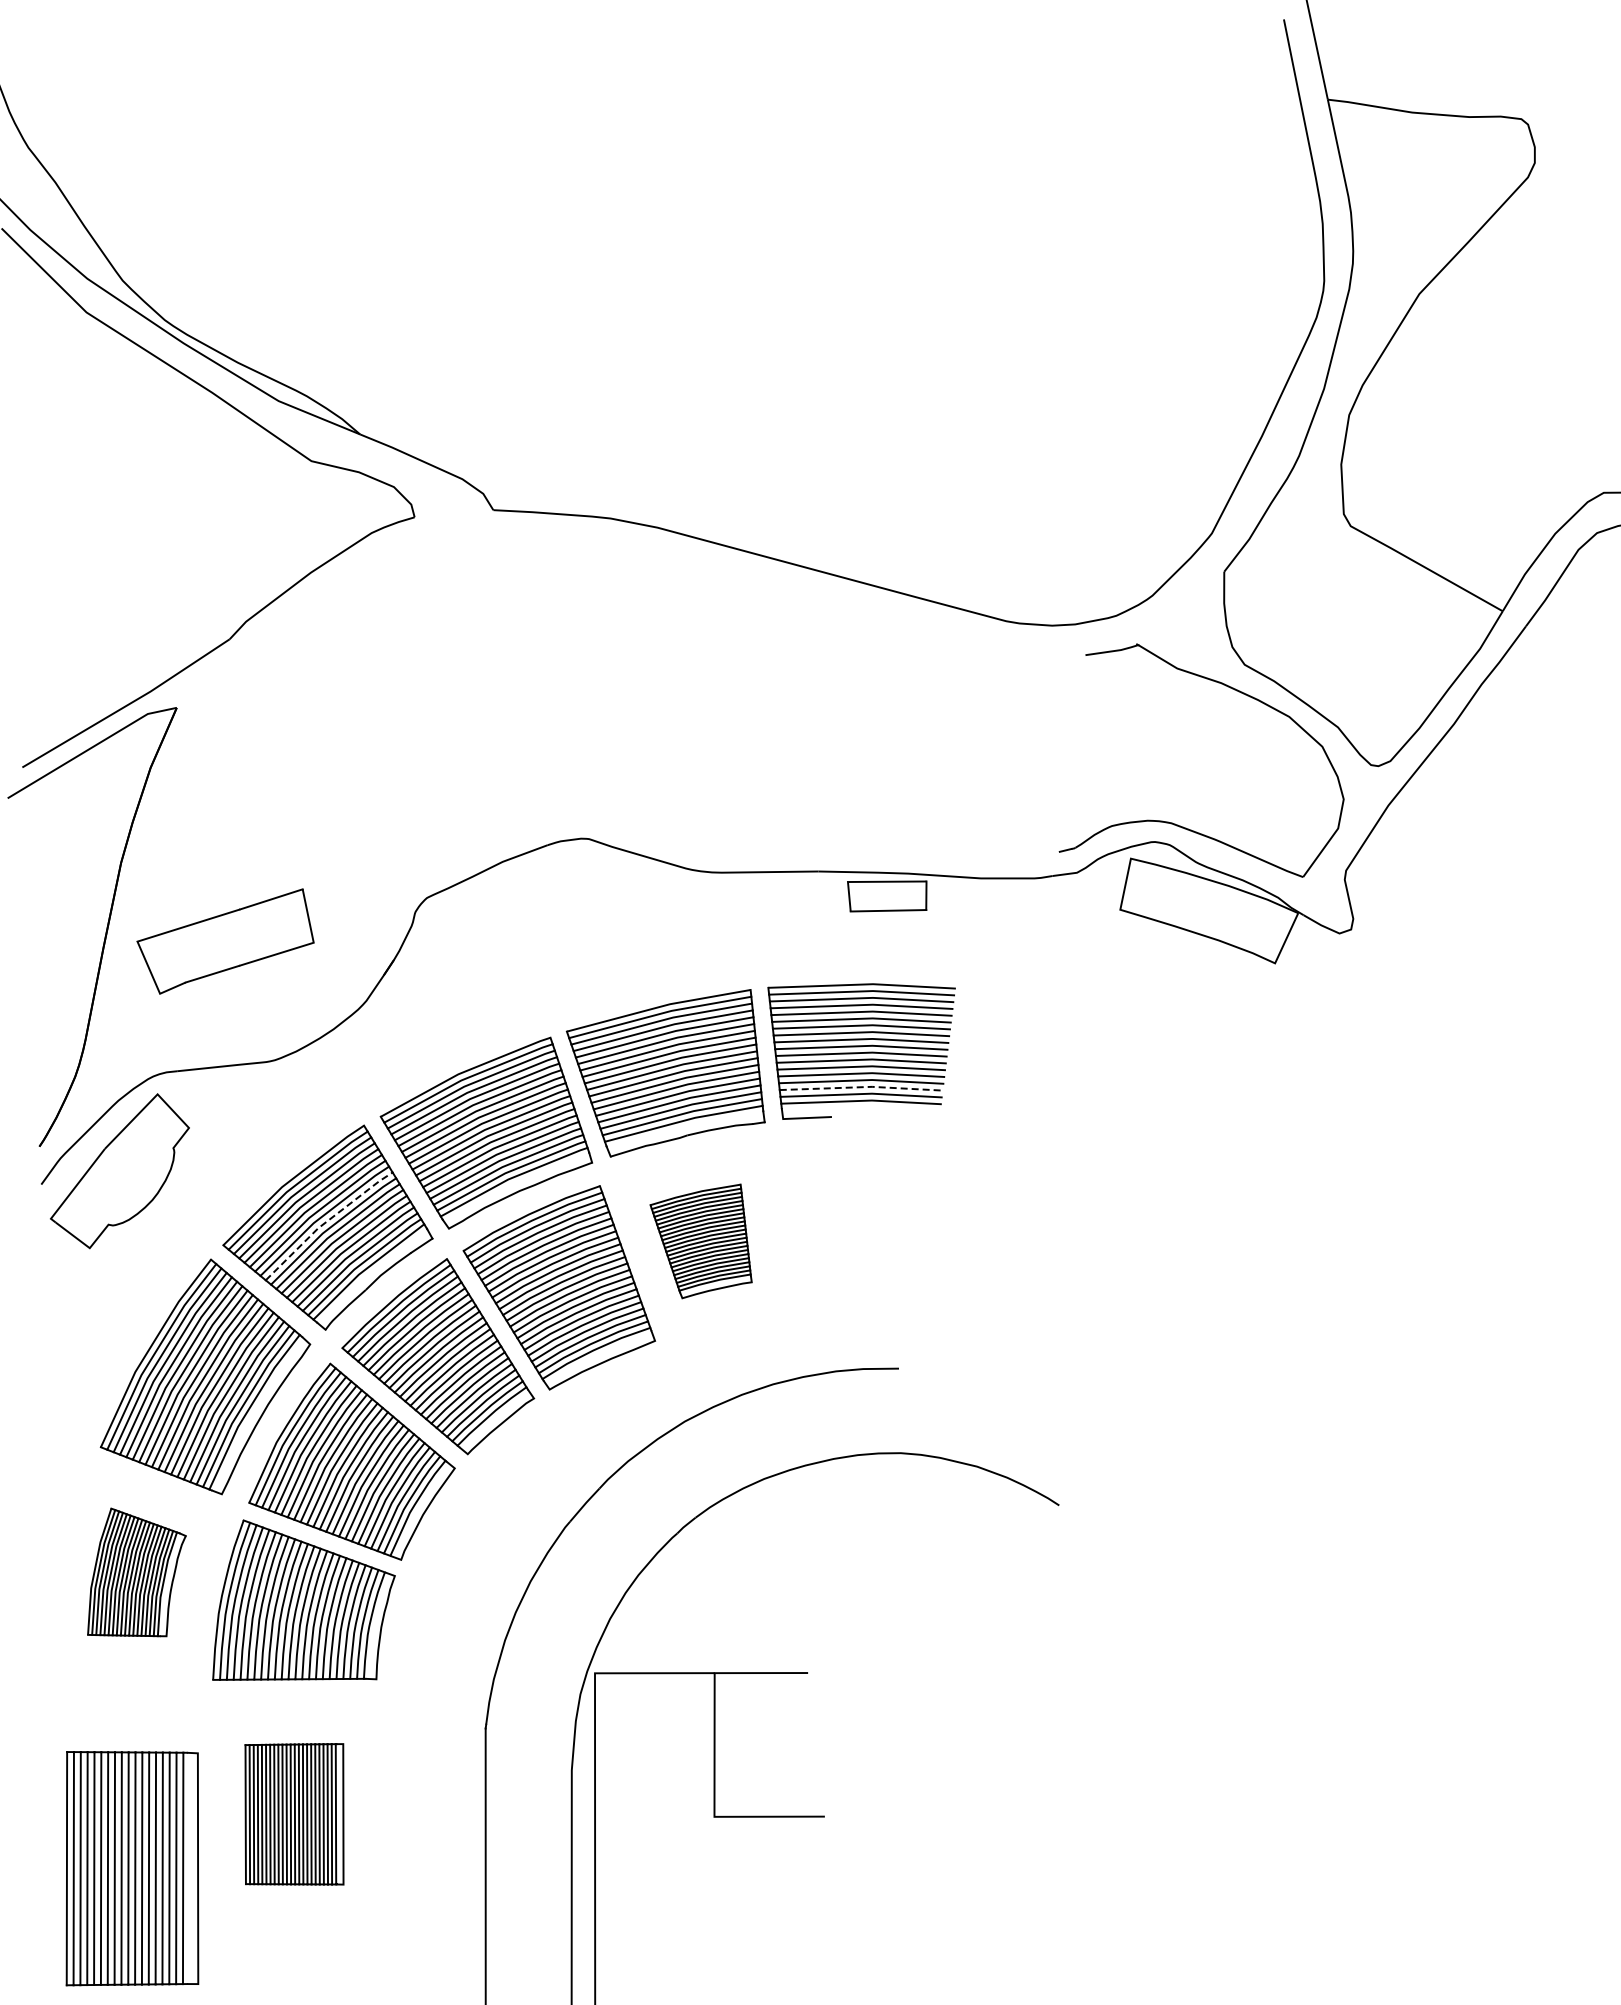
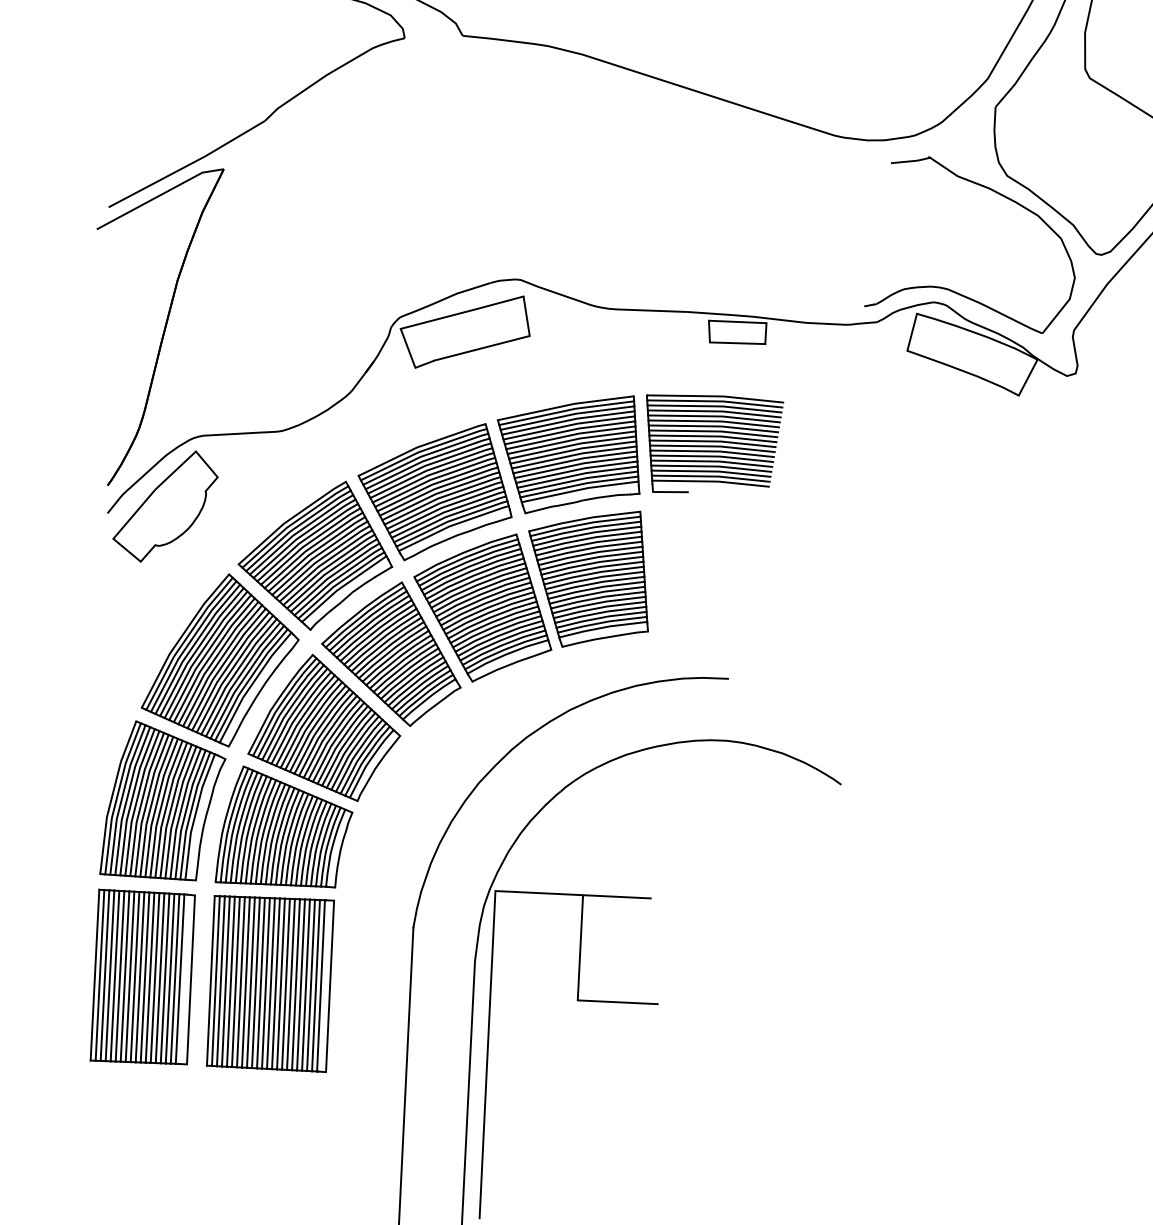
part: (225, 941) -> (465, 331), moved
line: (862, 1087) -> (712, 471), dashed -> solid
line: (326, 1221) -> (315, 550), dashed -> solid
part: (700, 1241) -> (588, 578), size x1.67
part: (136, 1572) -> (163, 800), size x1.67
part: (294, 1814) -> (270, 983), size x1.67
part: (132, 1868) -> (143, 977), moved

